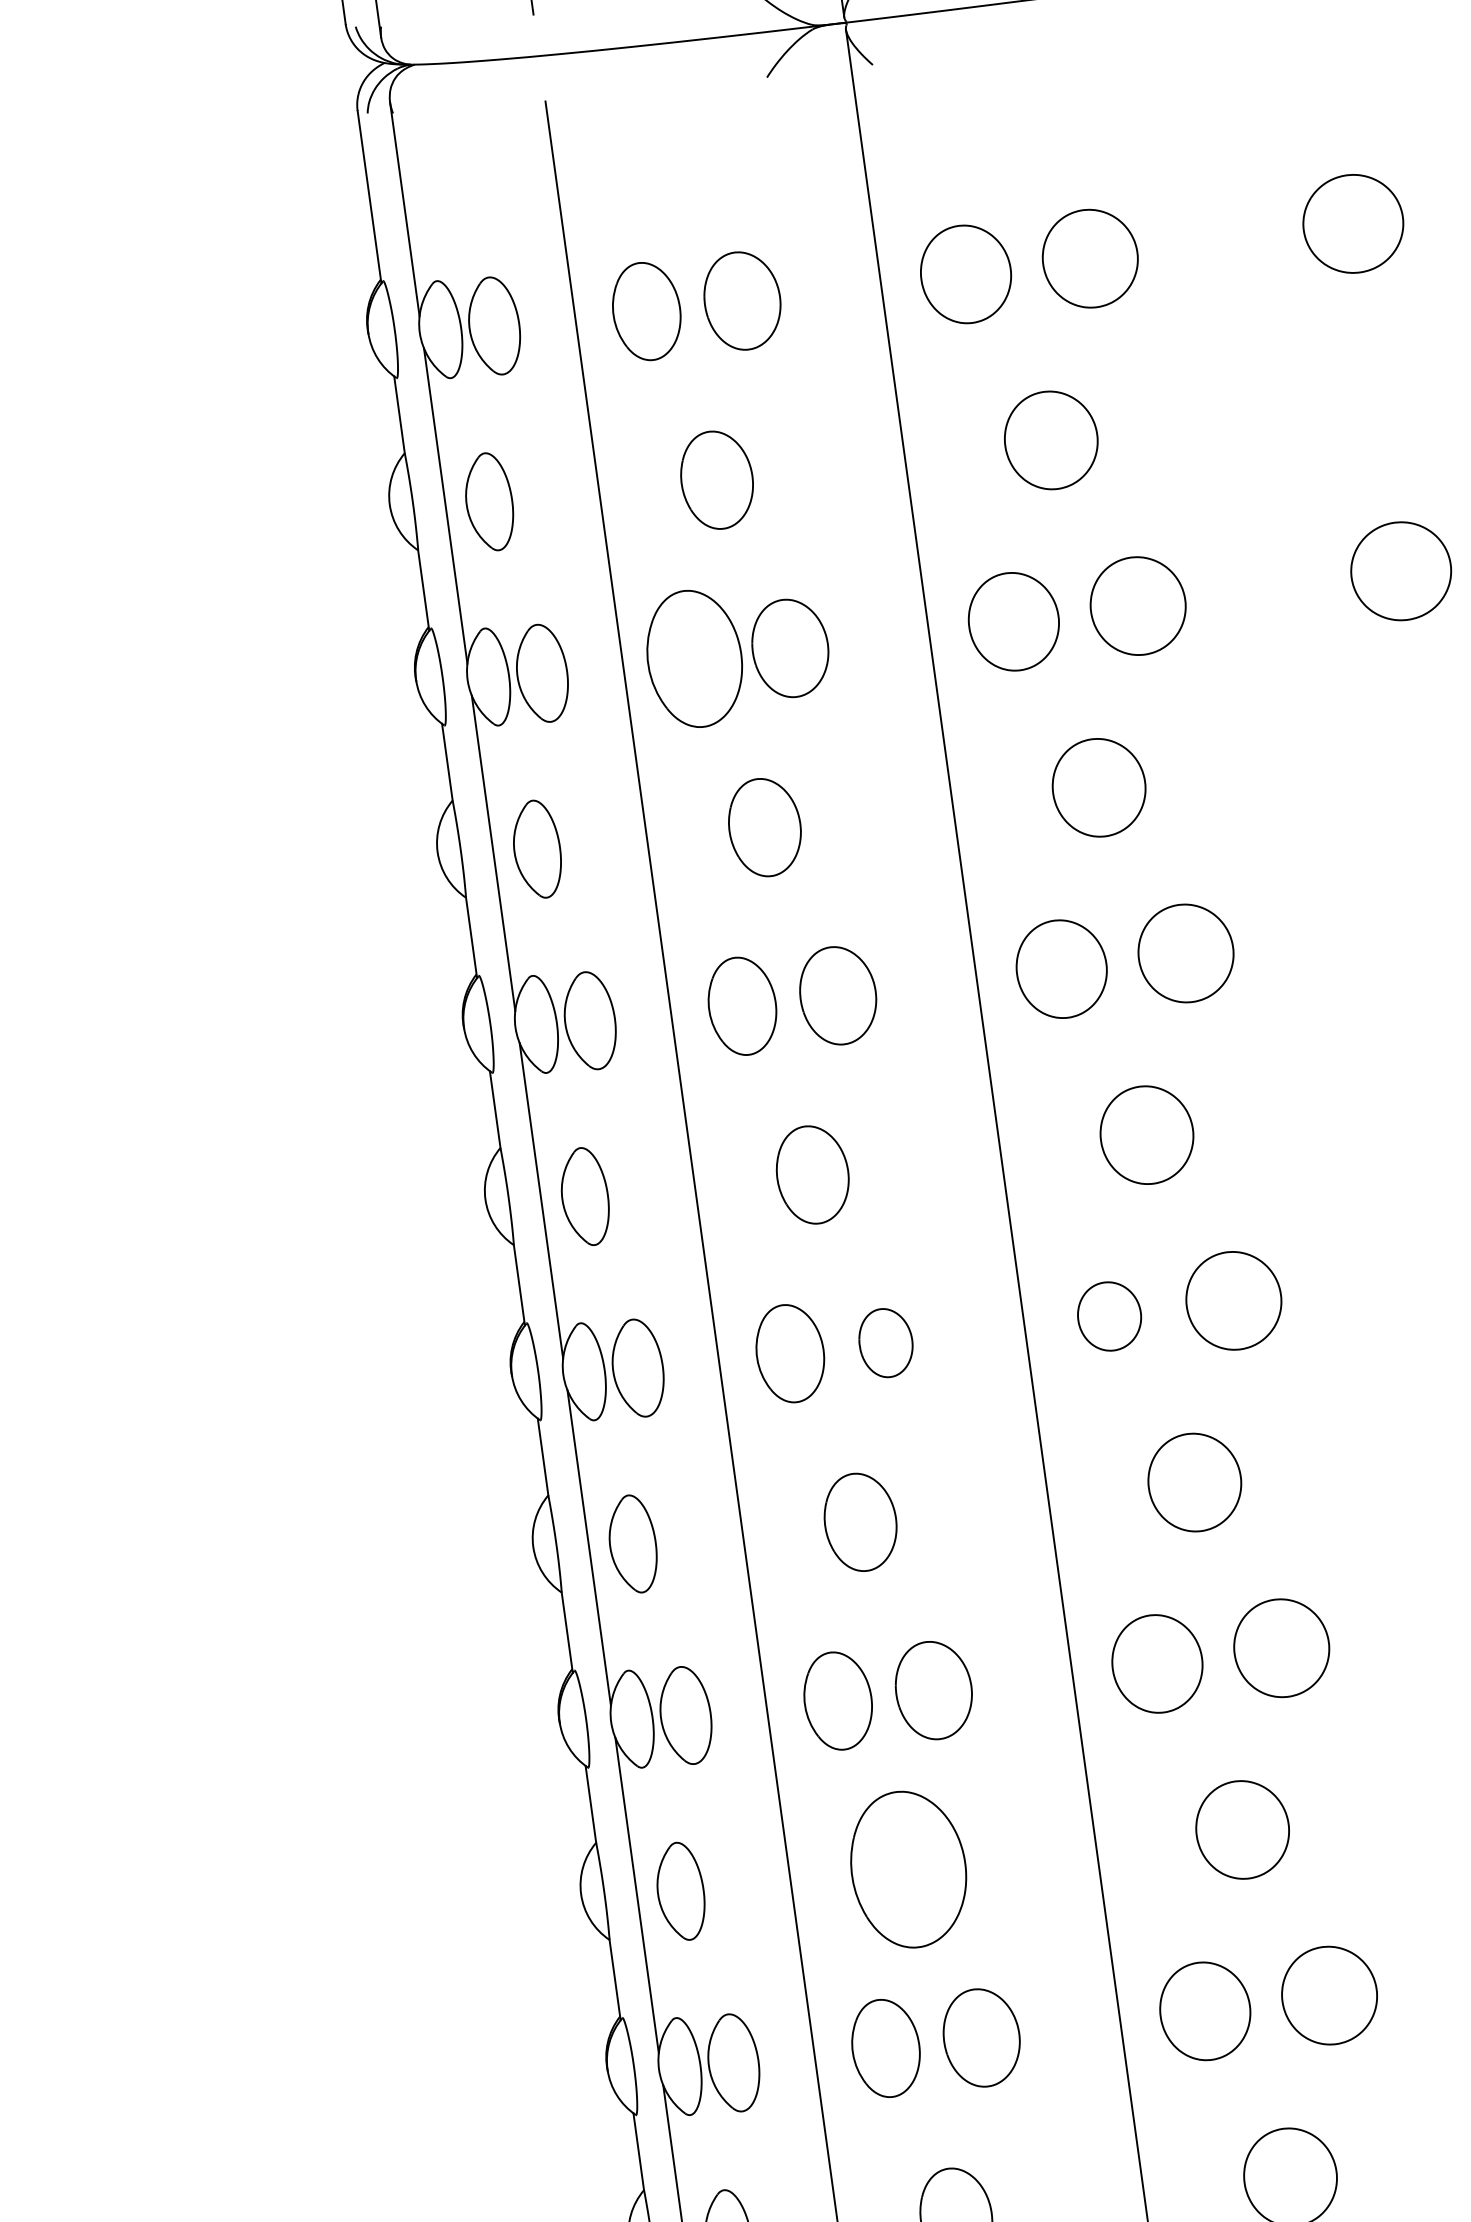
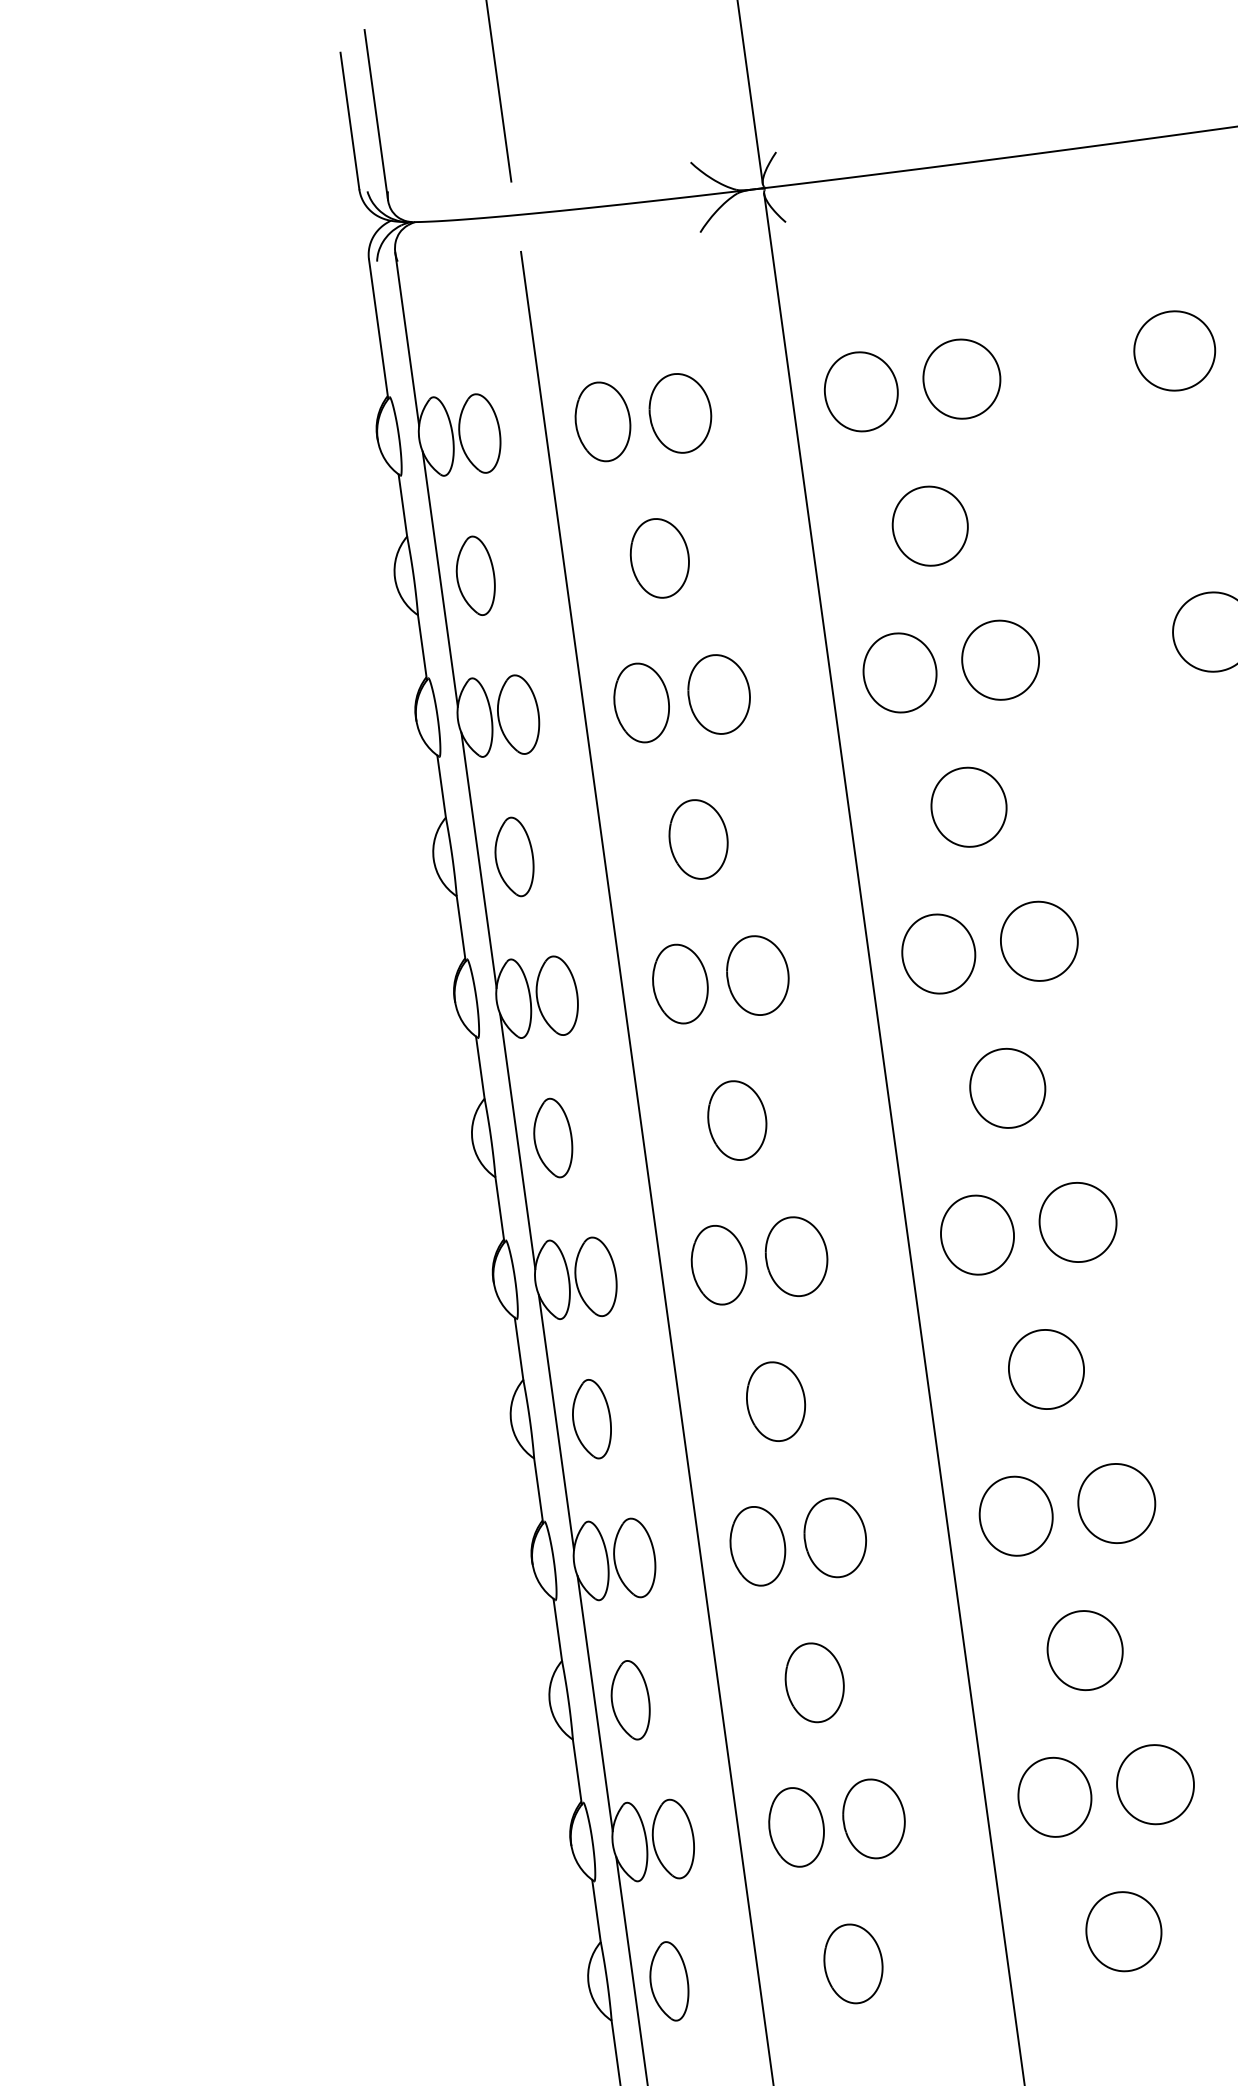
part: (694, 658) -> (641, 702), size x0.71
part: (1109, 1315) -> (977, 1234), size x1.43
part: (885, 1342) -> (796, 1256), size x1.43
part: (908, 1869) -> (814, 1682), size x0.62

